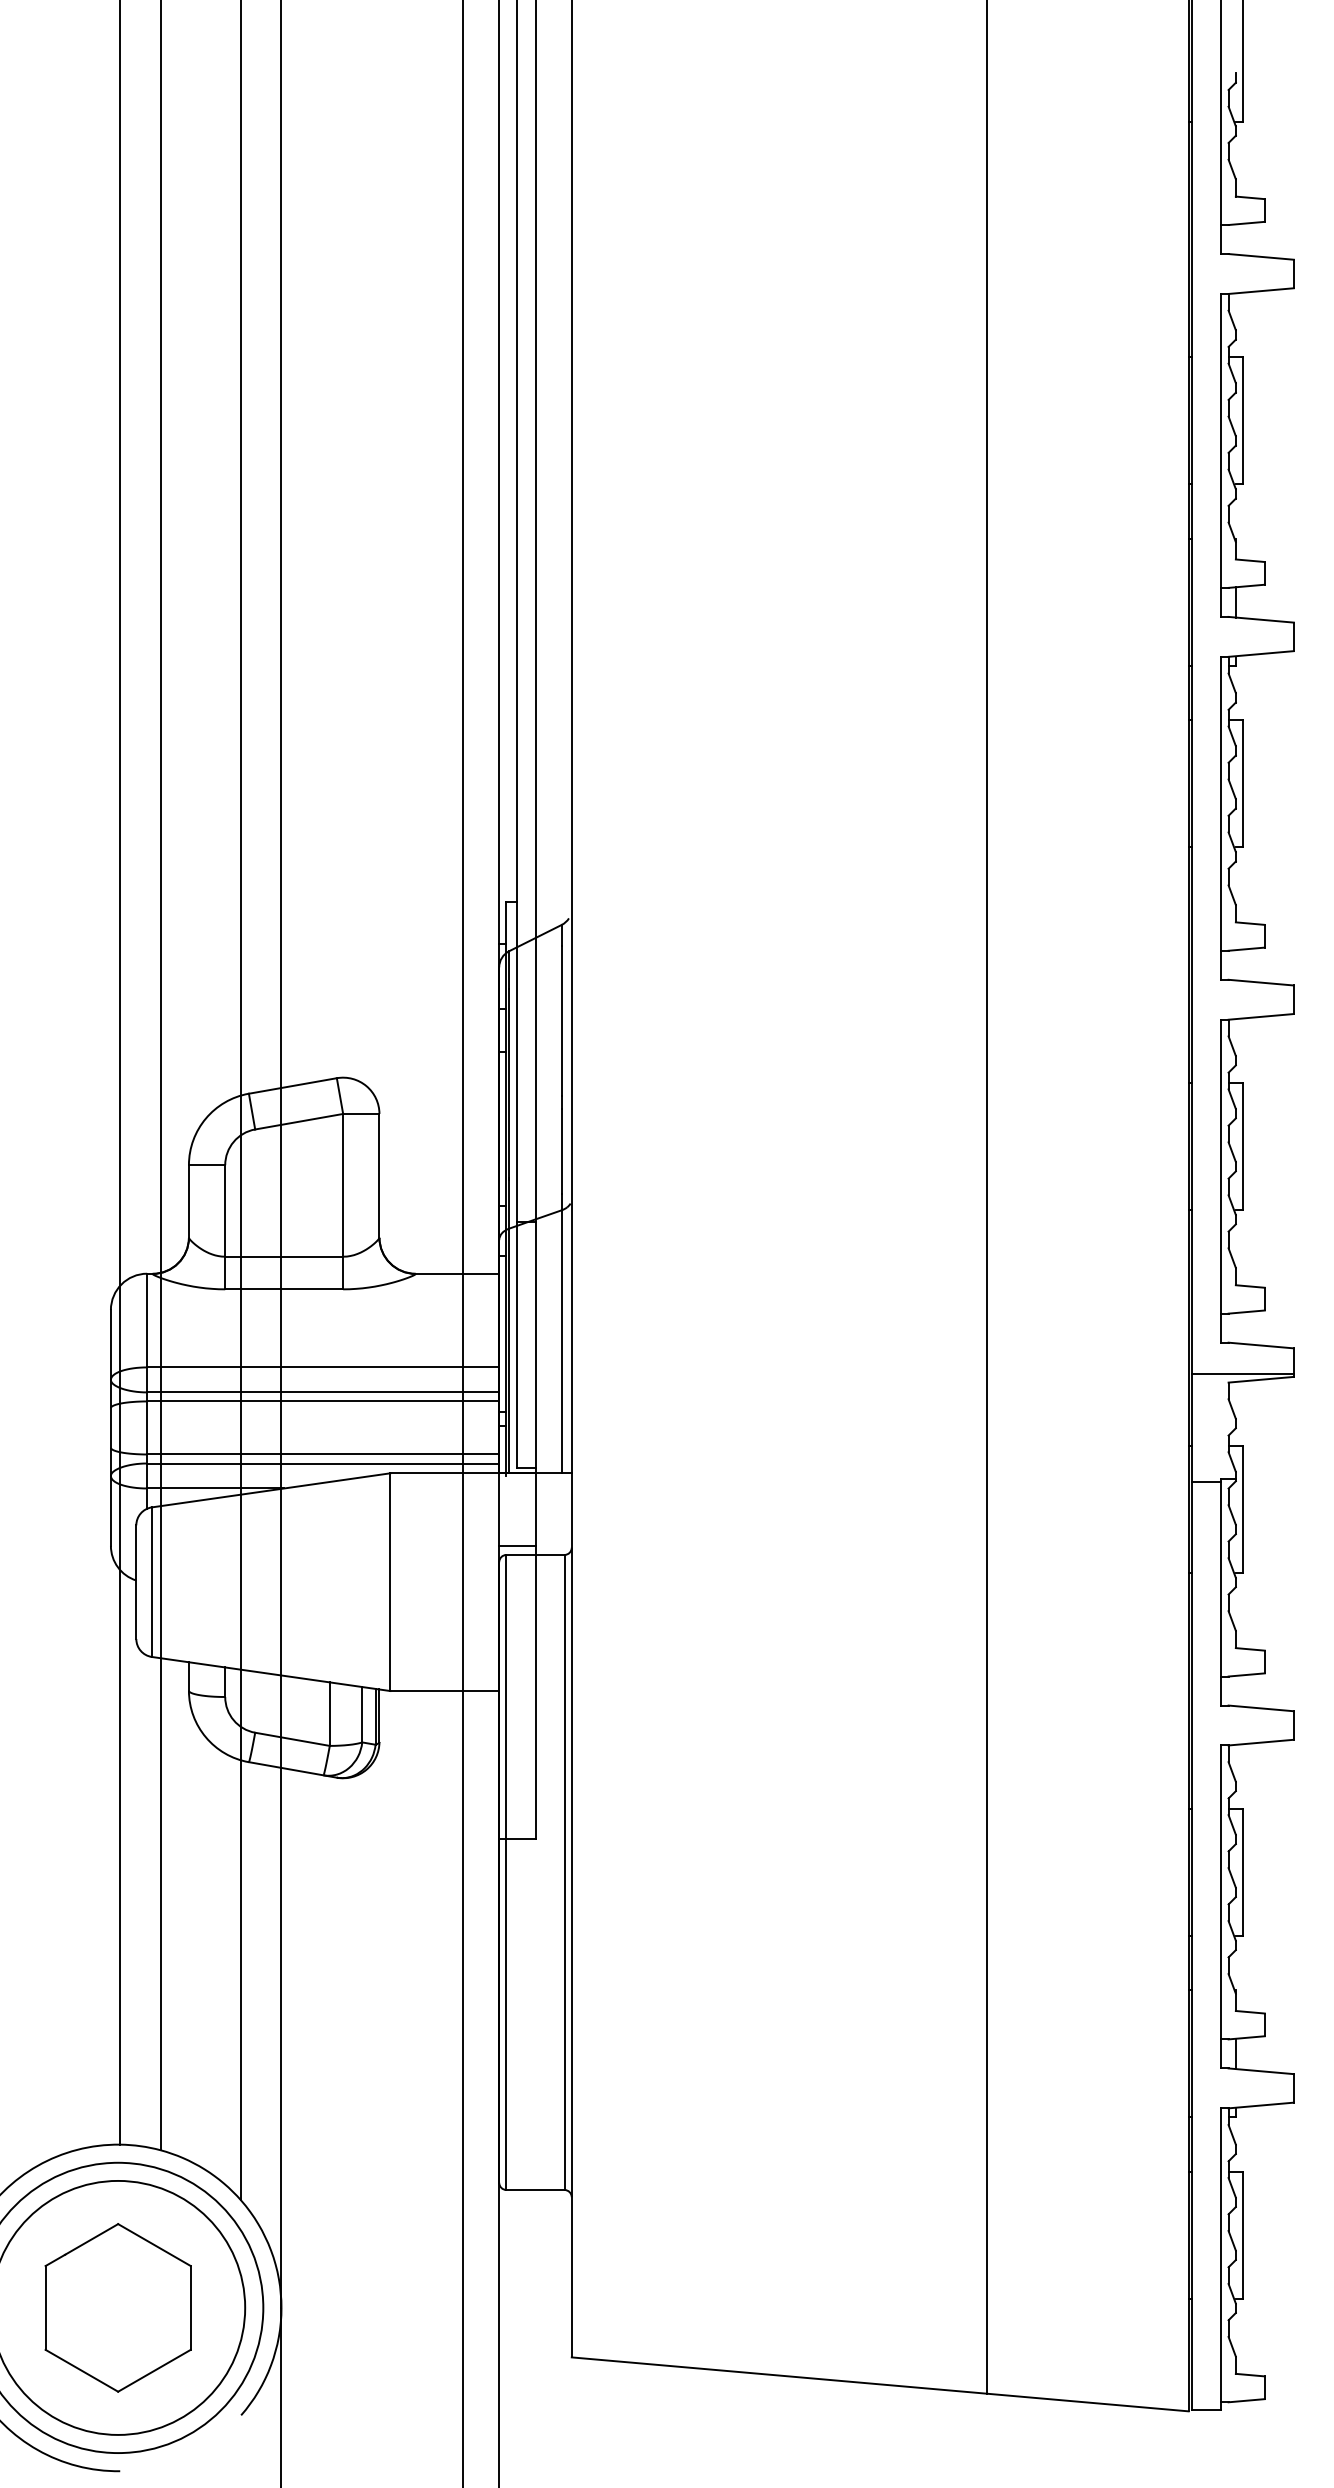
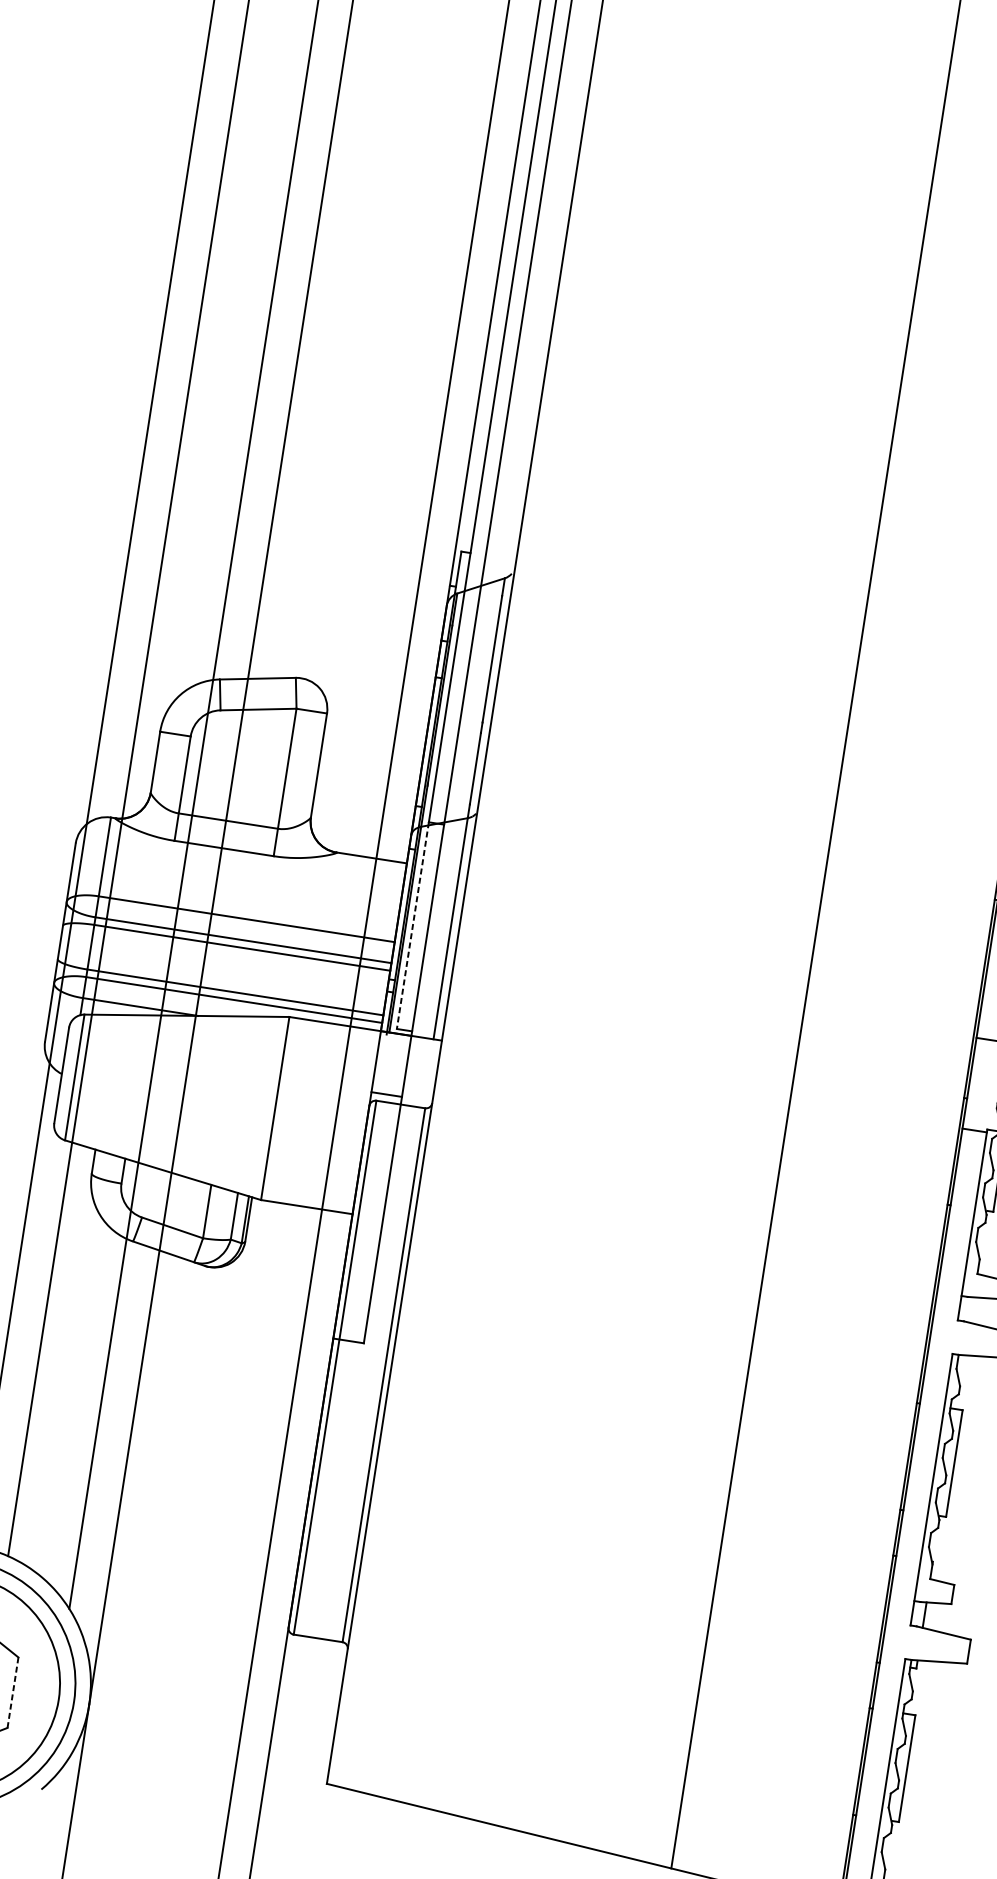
line: (517, 1344) -> (413, 925), solid -> dashed
line: (190, 2307) -> (12, 1692), solid -> dashed

